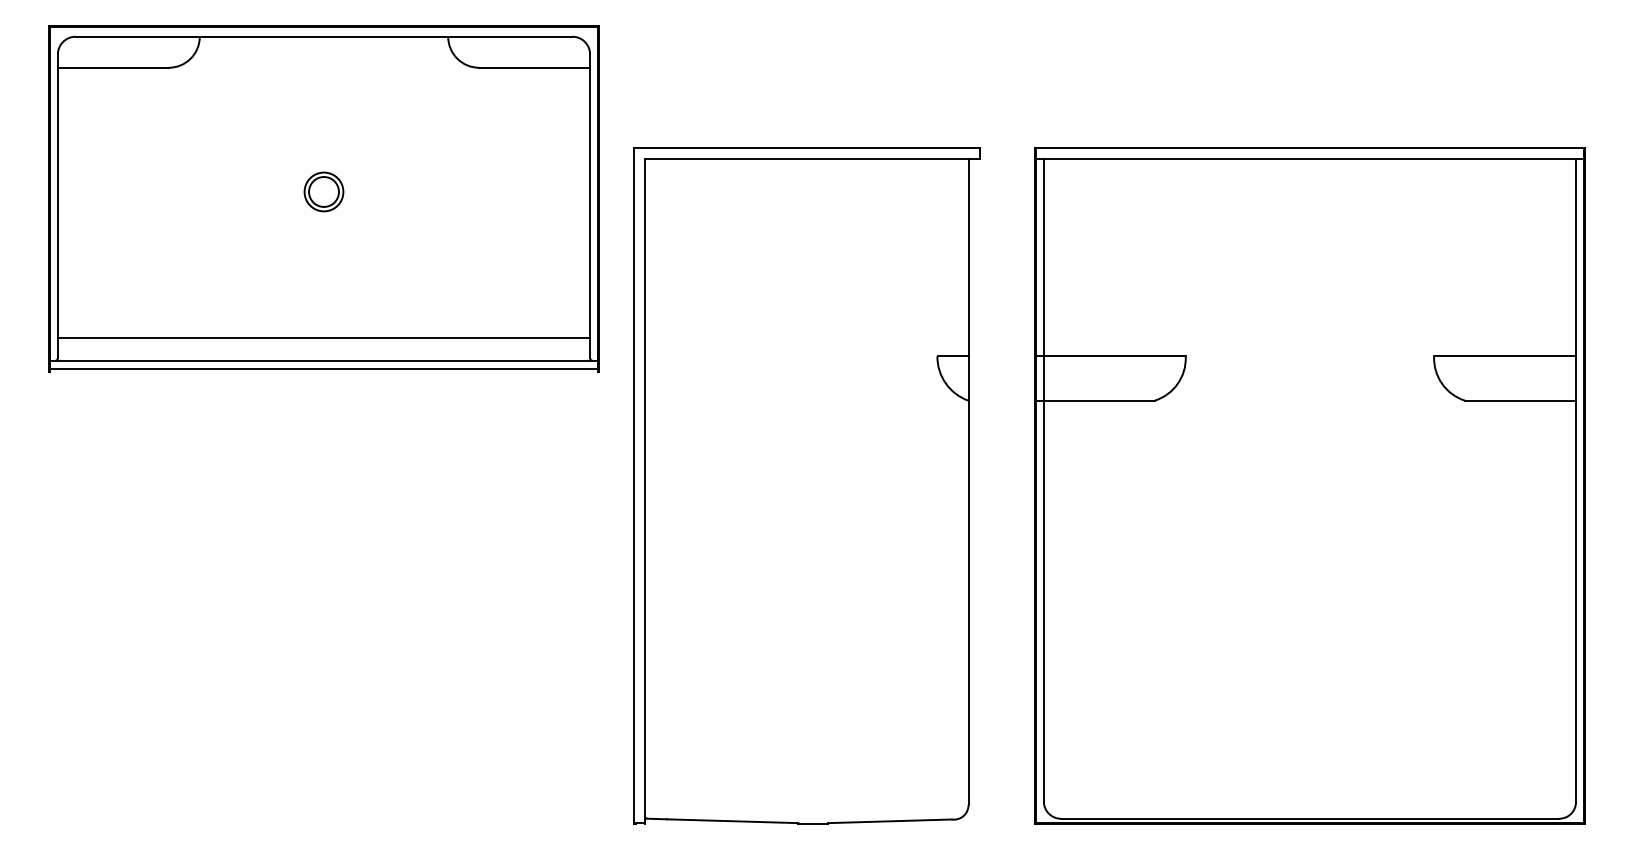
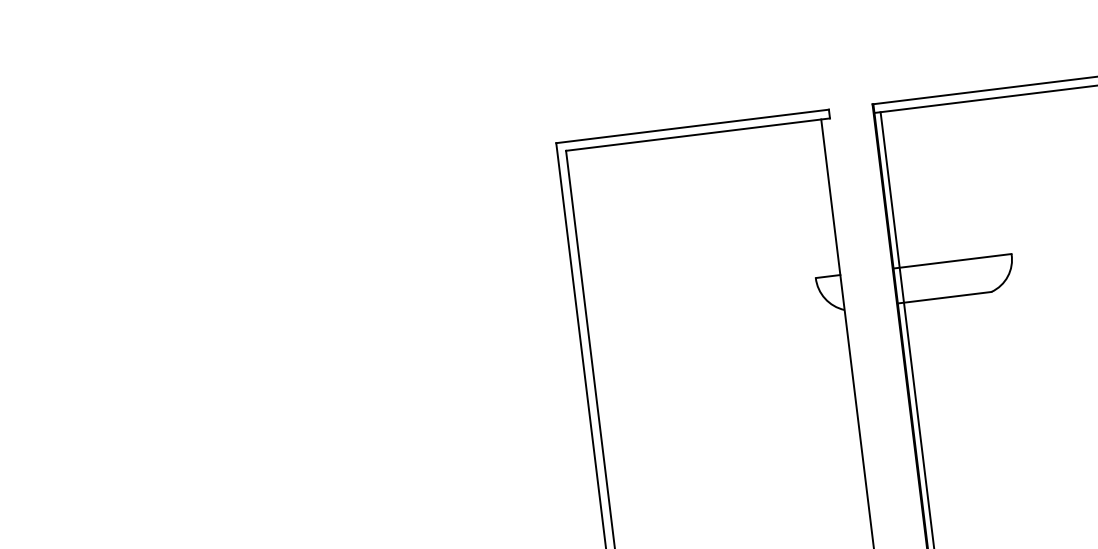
part: (323, 198) -> (316, 213), removed

